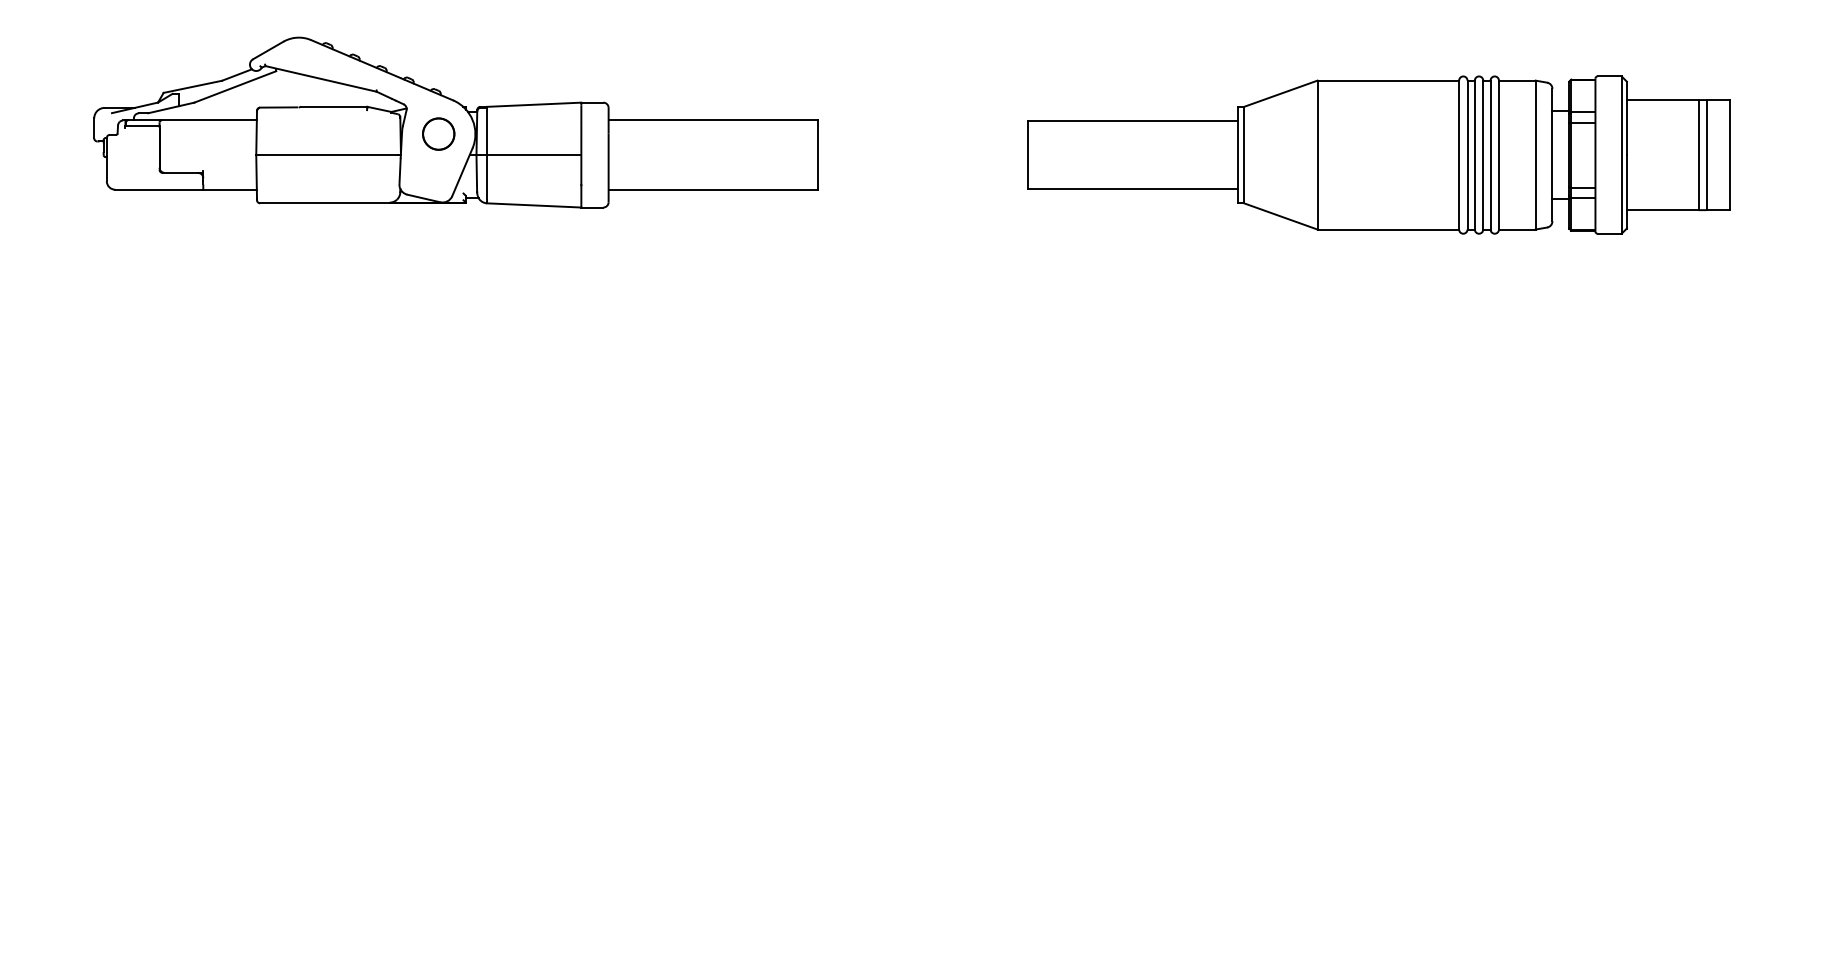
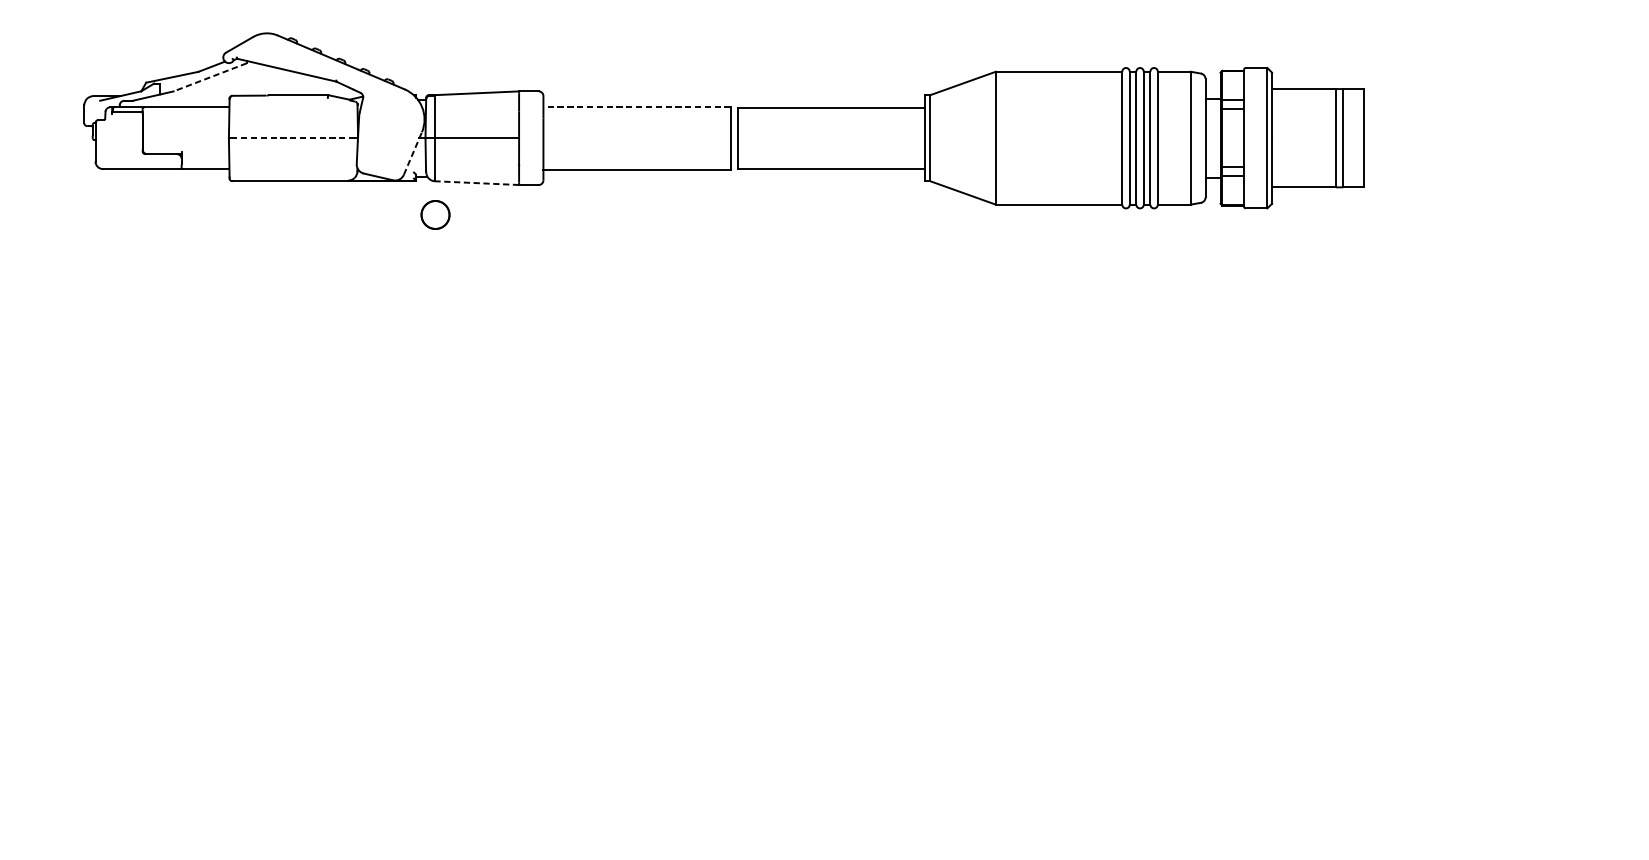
line: (235, 86) -> (210, 76), solid -> dashed
line: (713, 119) -> (637, 106), solid -> dashed
circle: (438, 133) -> (435, 214), moved
part: (1378, 154) -> (1050, 137), moved
line: (328, 155) -> (293, 138), solid -> dashed
line: (462, 172) -> (413, 153), solid -> dashed
line: (533, 205) -> (476, 183), solid -> dashed

